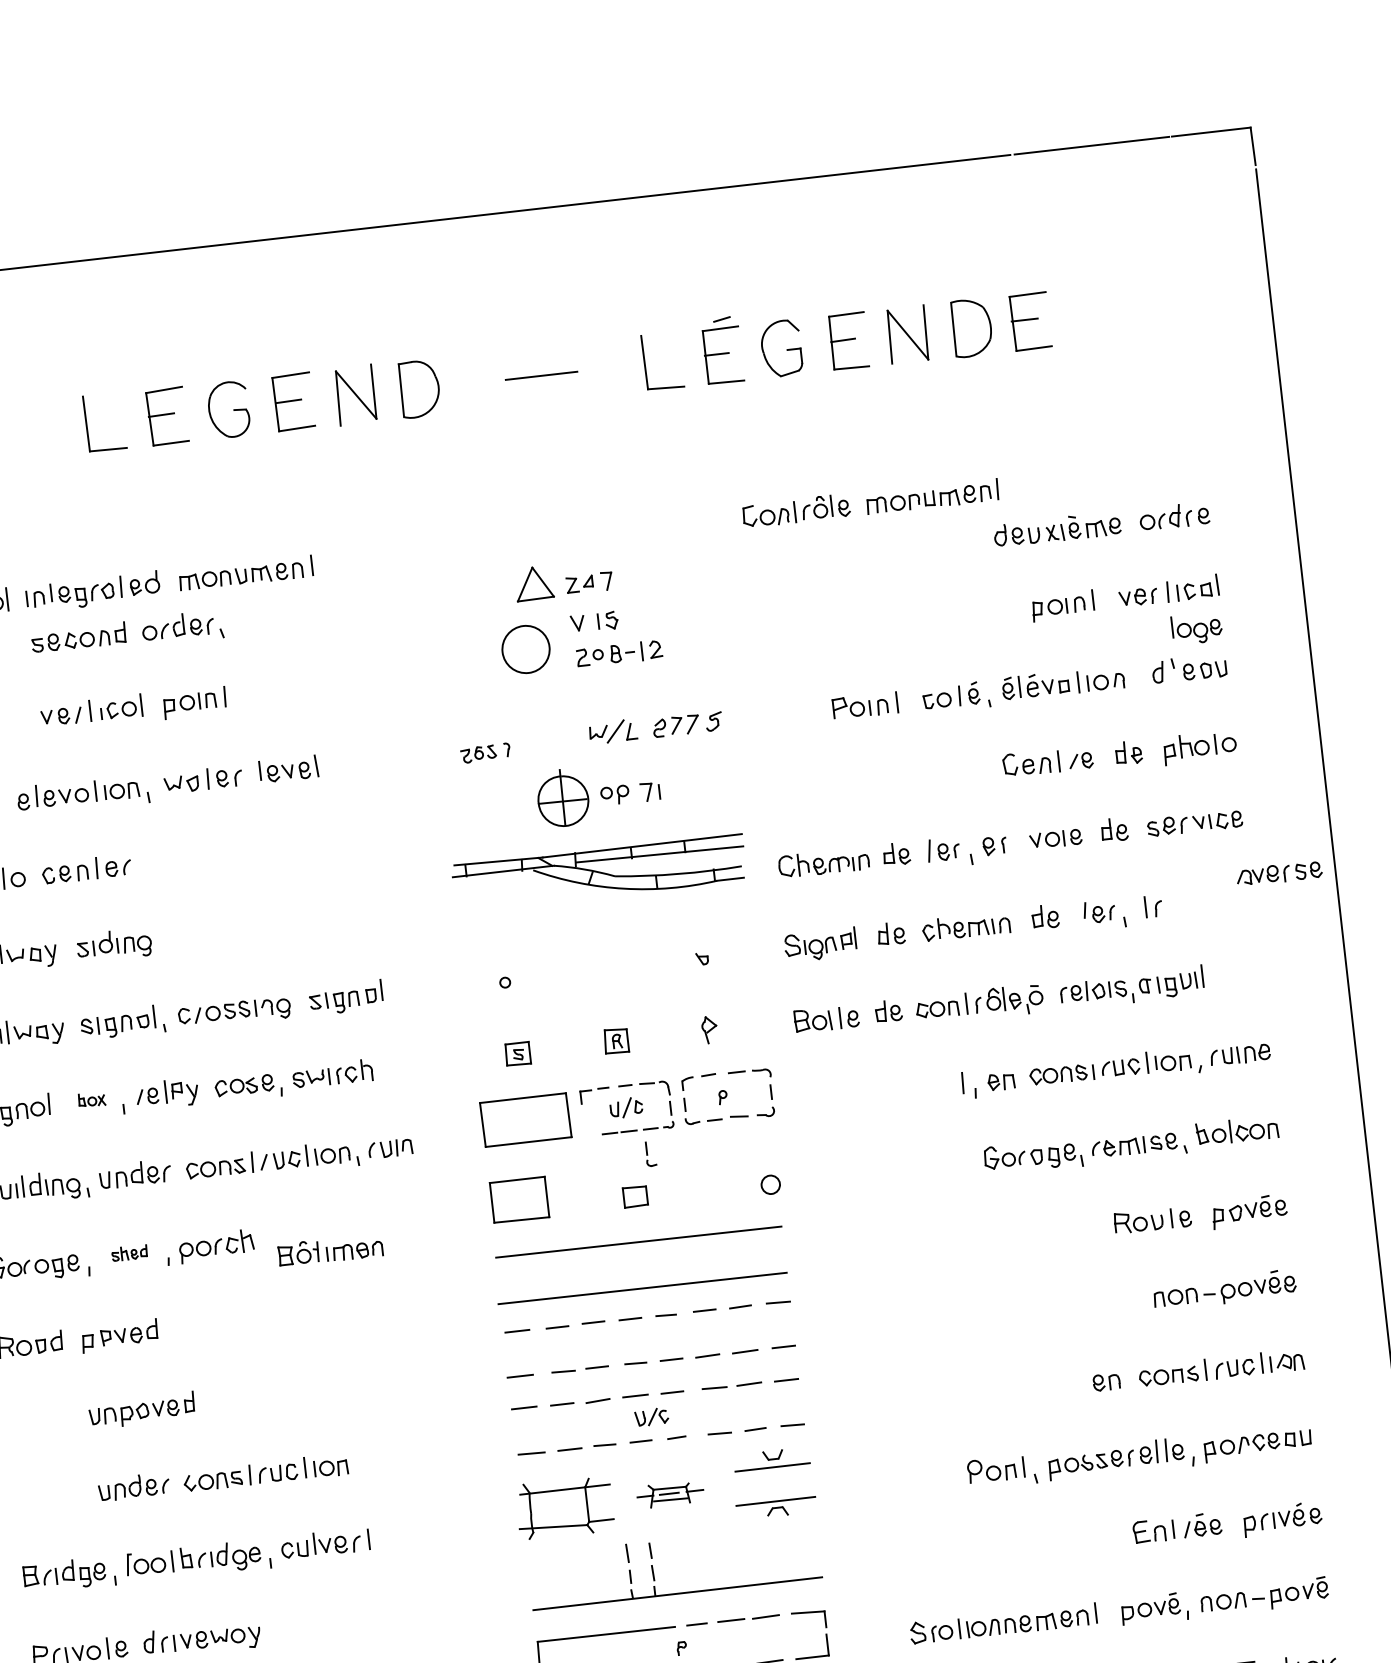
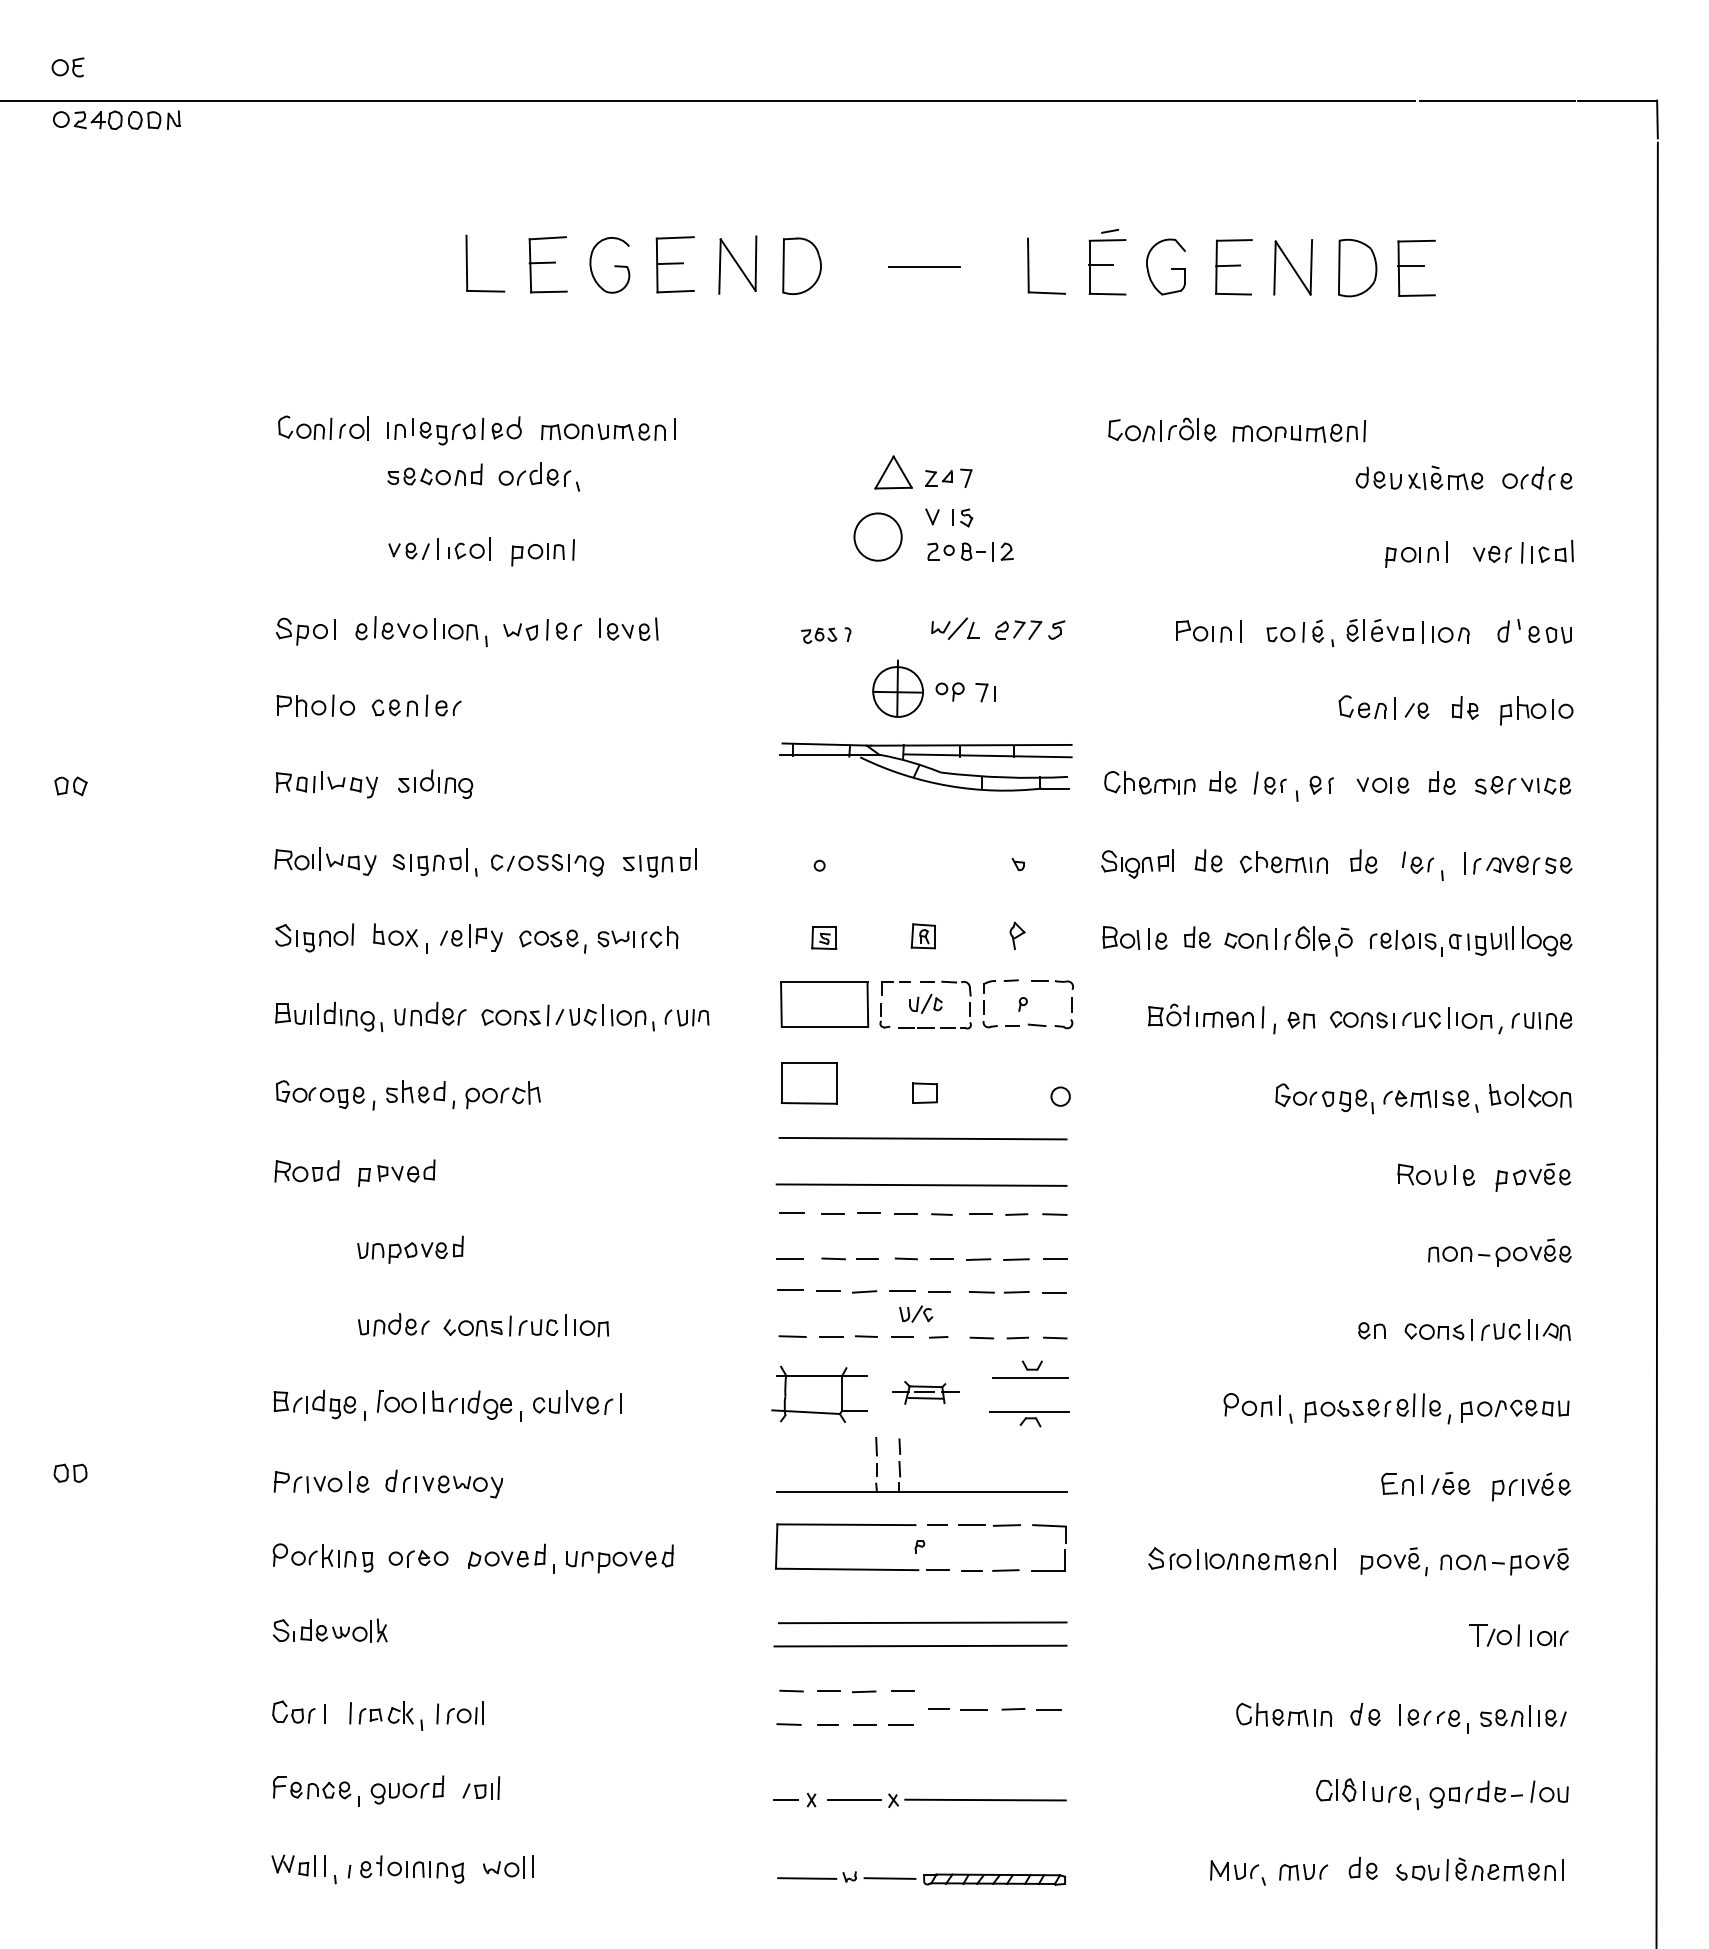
part: (1197, 628) -> (1547, 941), moved
part: (1279, 873) -> (1529, 864), moved
part: (91, 1099) -> (395, 935), size x1.67
part: (650, 1154) -> (884, 1015), moved
part: (330, 1249) -> (1200, 1015), moved
part: (129, 1252) -> (415, 1091), size x1.67

